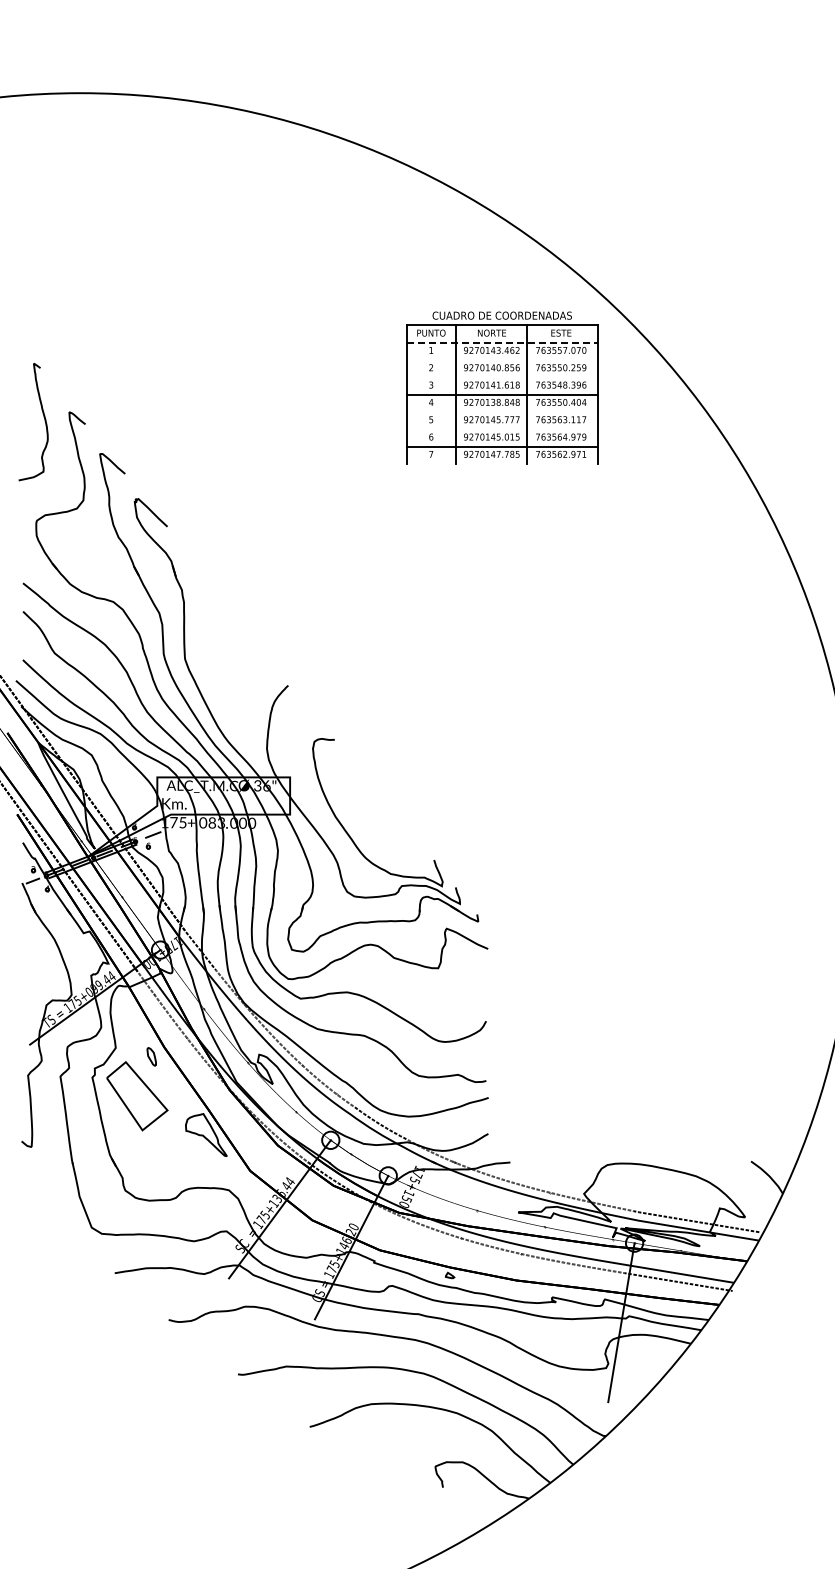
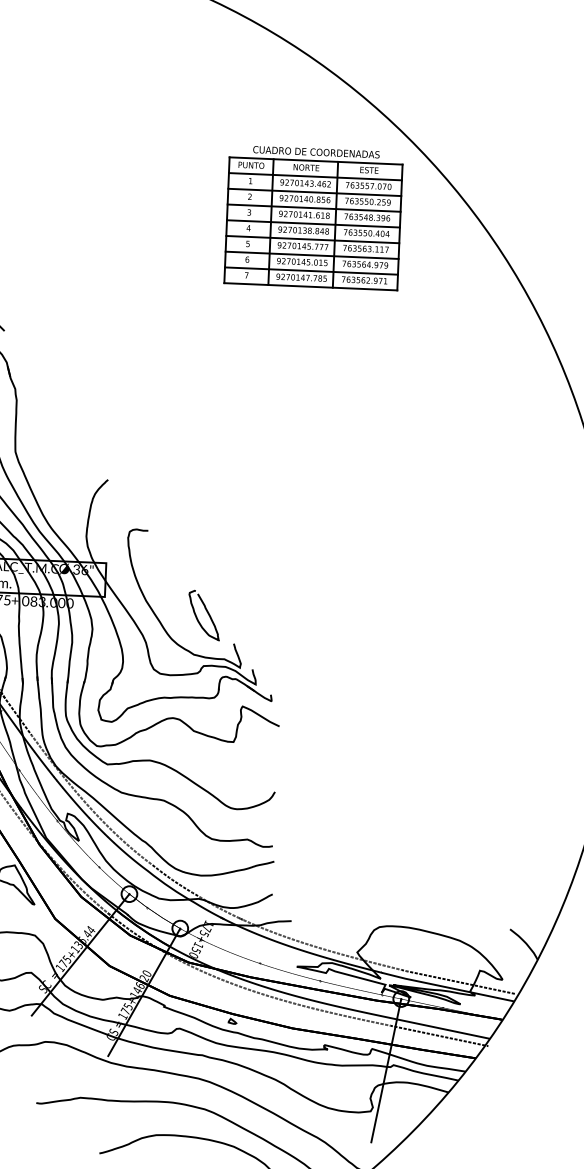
line: (502, 342) -> (315, 176), dashed -> solid
line: (502, 359) -> (314, 191), added
line: (502, 377) -> (314, 208), added
line: (502, 411) -> (313, 239), added
line: (502, 429) -> (312, 255), added
line: (502, 463) -> (311, 286), added
curve: (402, 826) -> (206, 612), added

